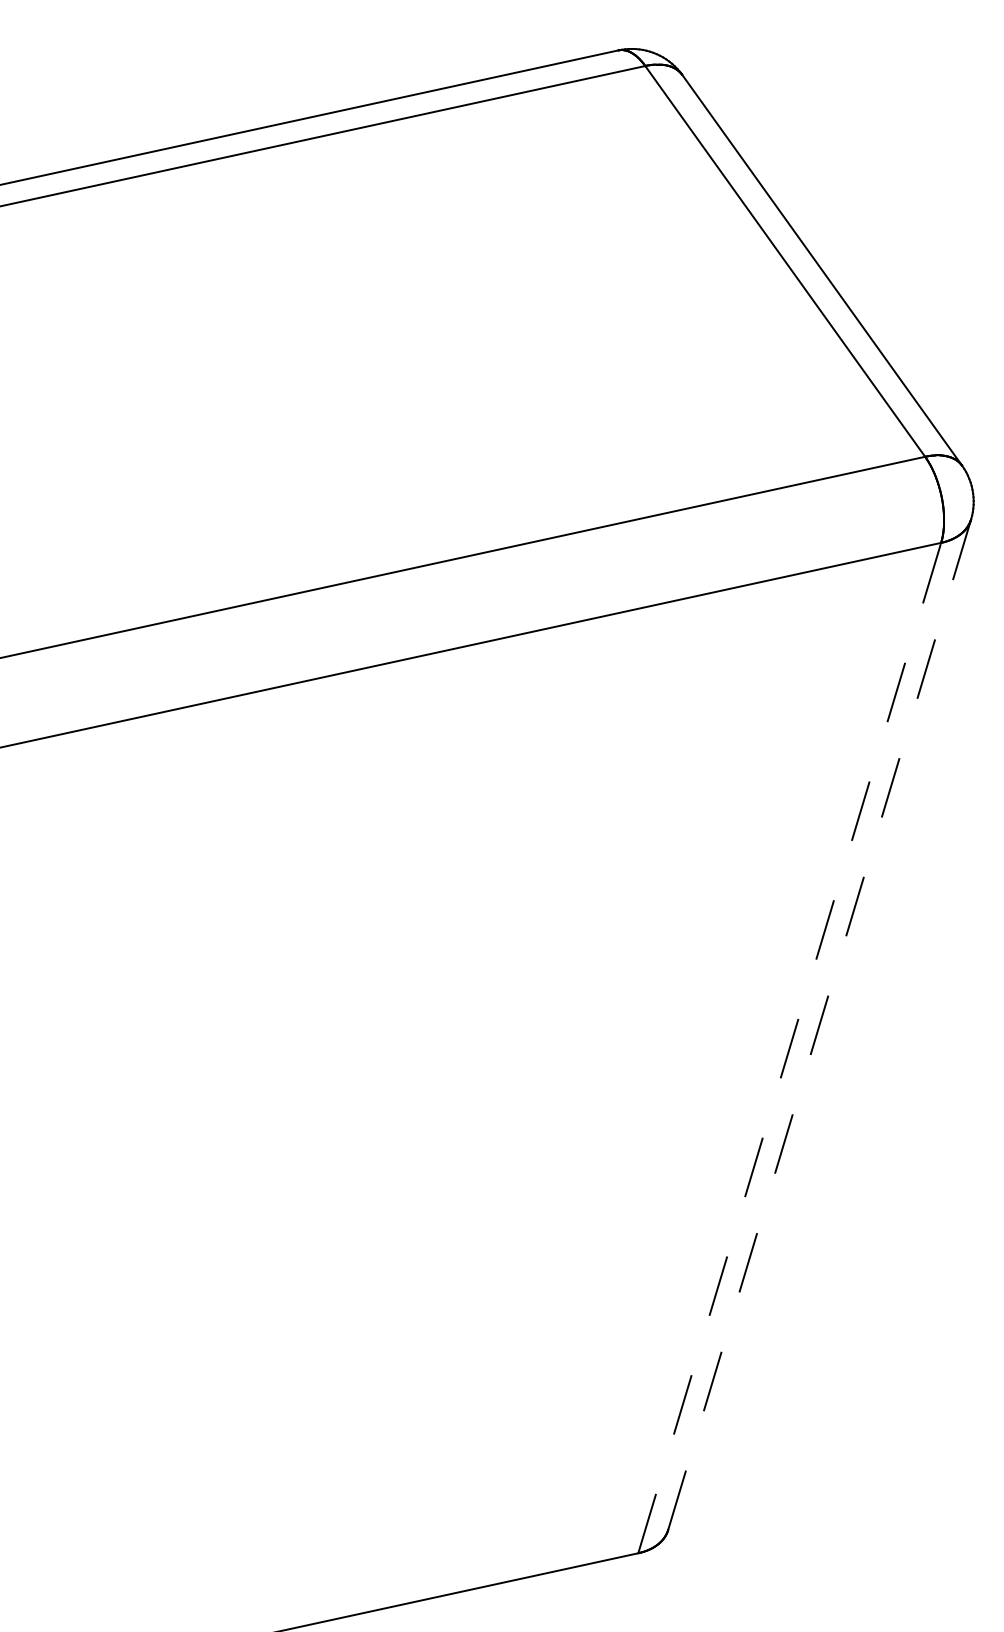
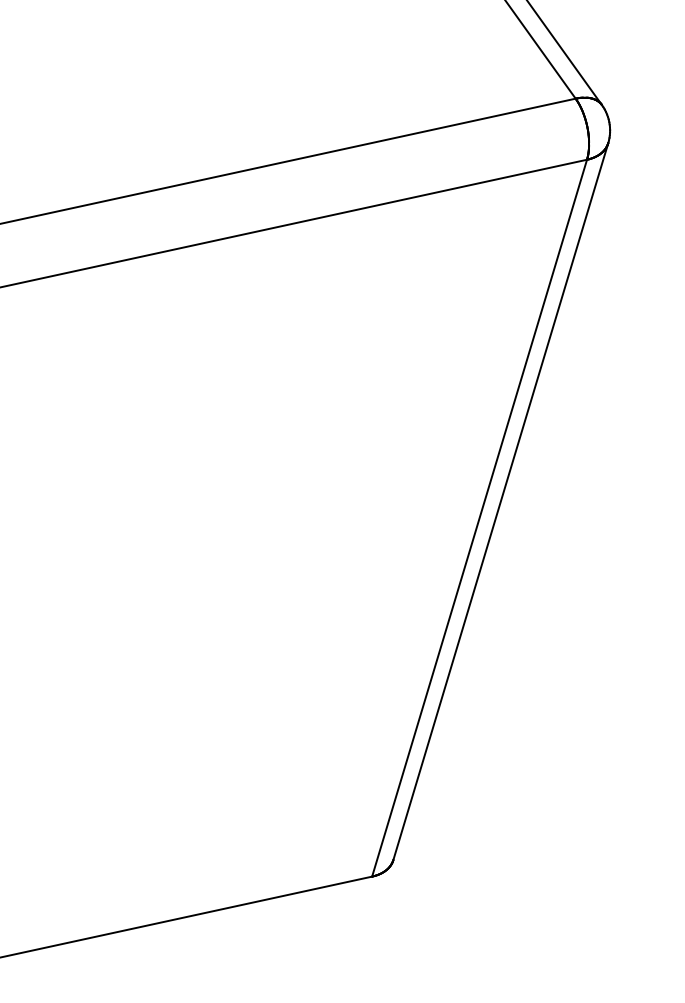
line: (819, 1024) -> (500, 501), dashed -> solid
line: (789, 1047) -> (479, 517), dashed -> solid

